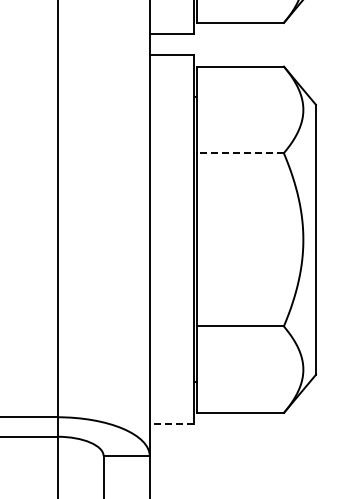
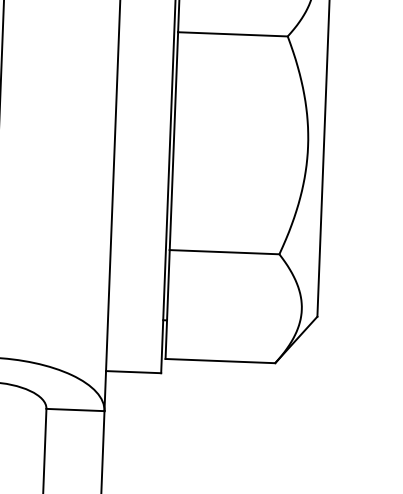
line: (240, 153) -> (233, 34), dashed -> solid
line: (171, 424) -> (133, 372), dashed -> solid

